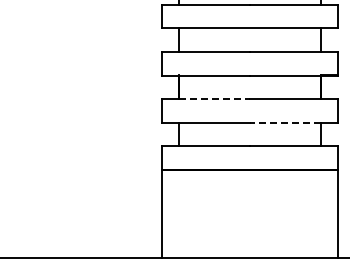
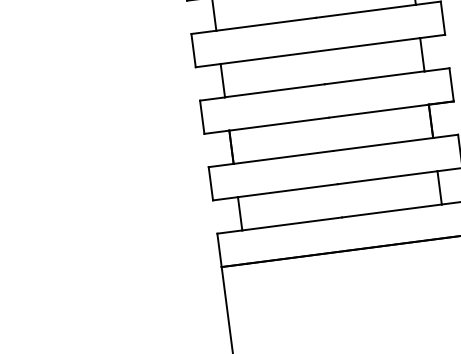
line: (215, 99) -> (284, 157), dashed -> solid
line: (284, 122) -> (386, 177), dashed -> solid

